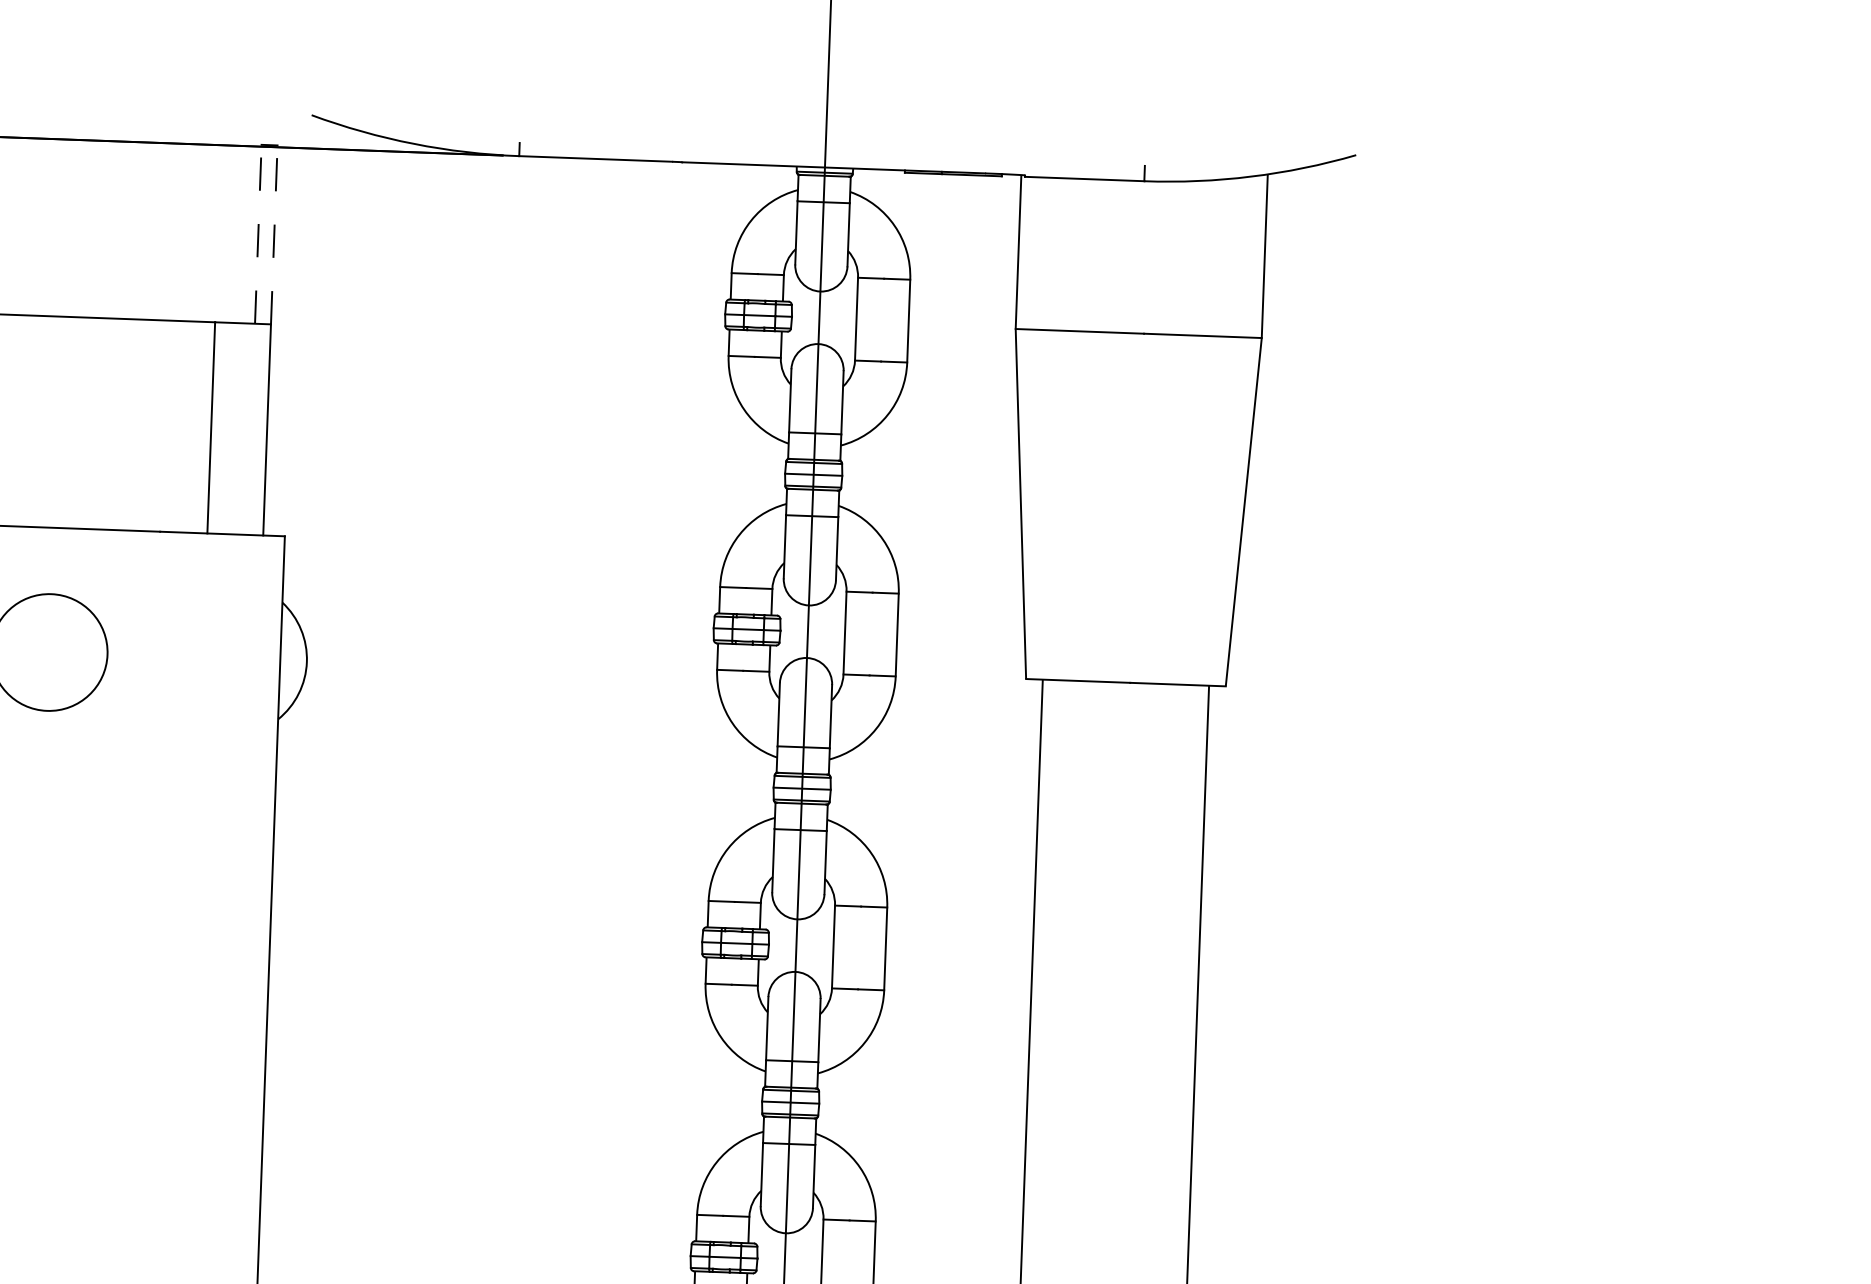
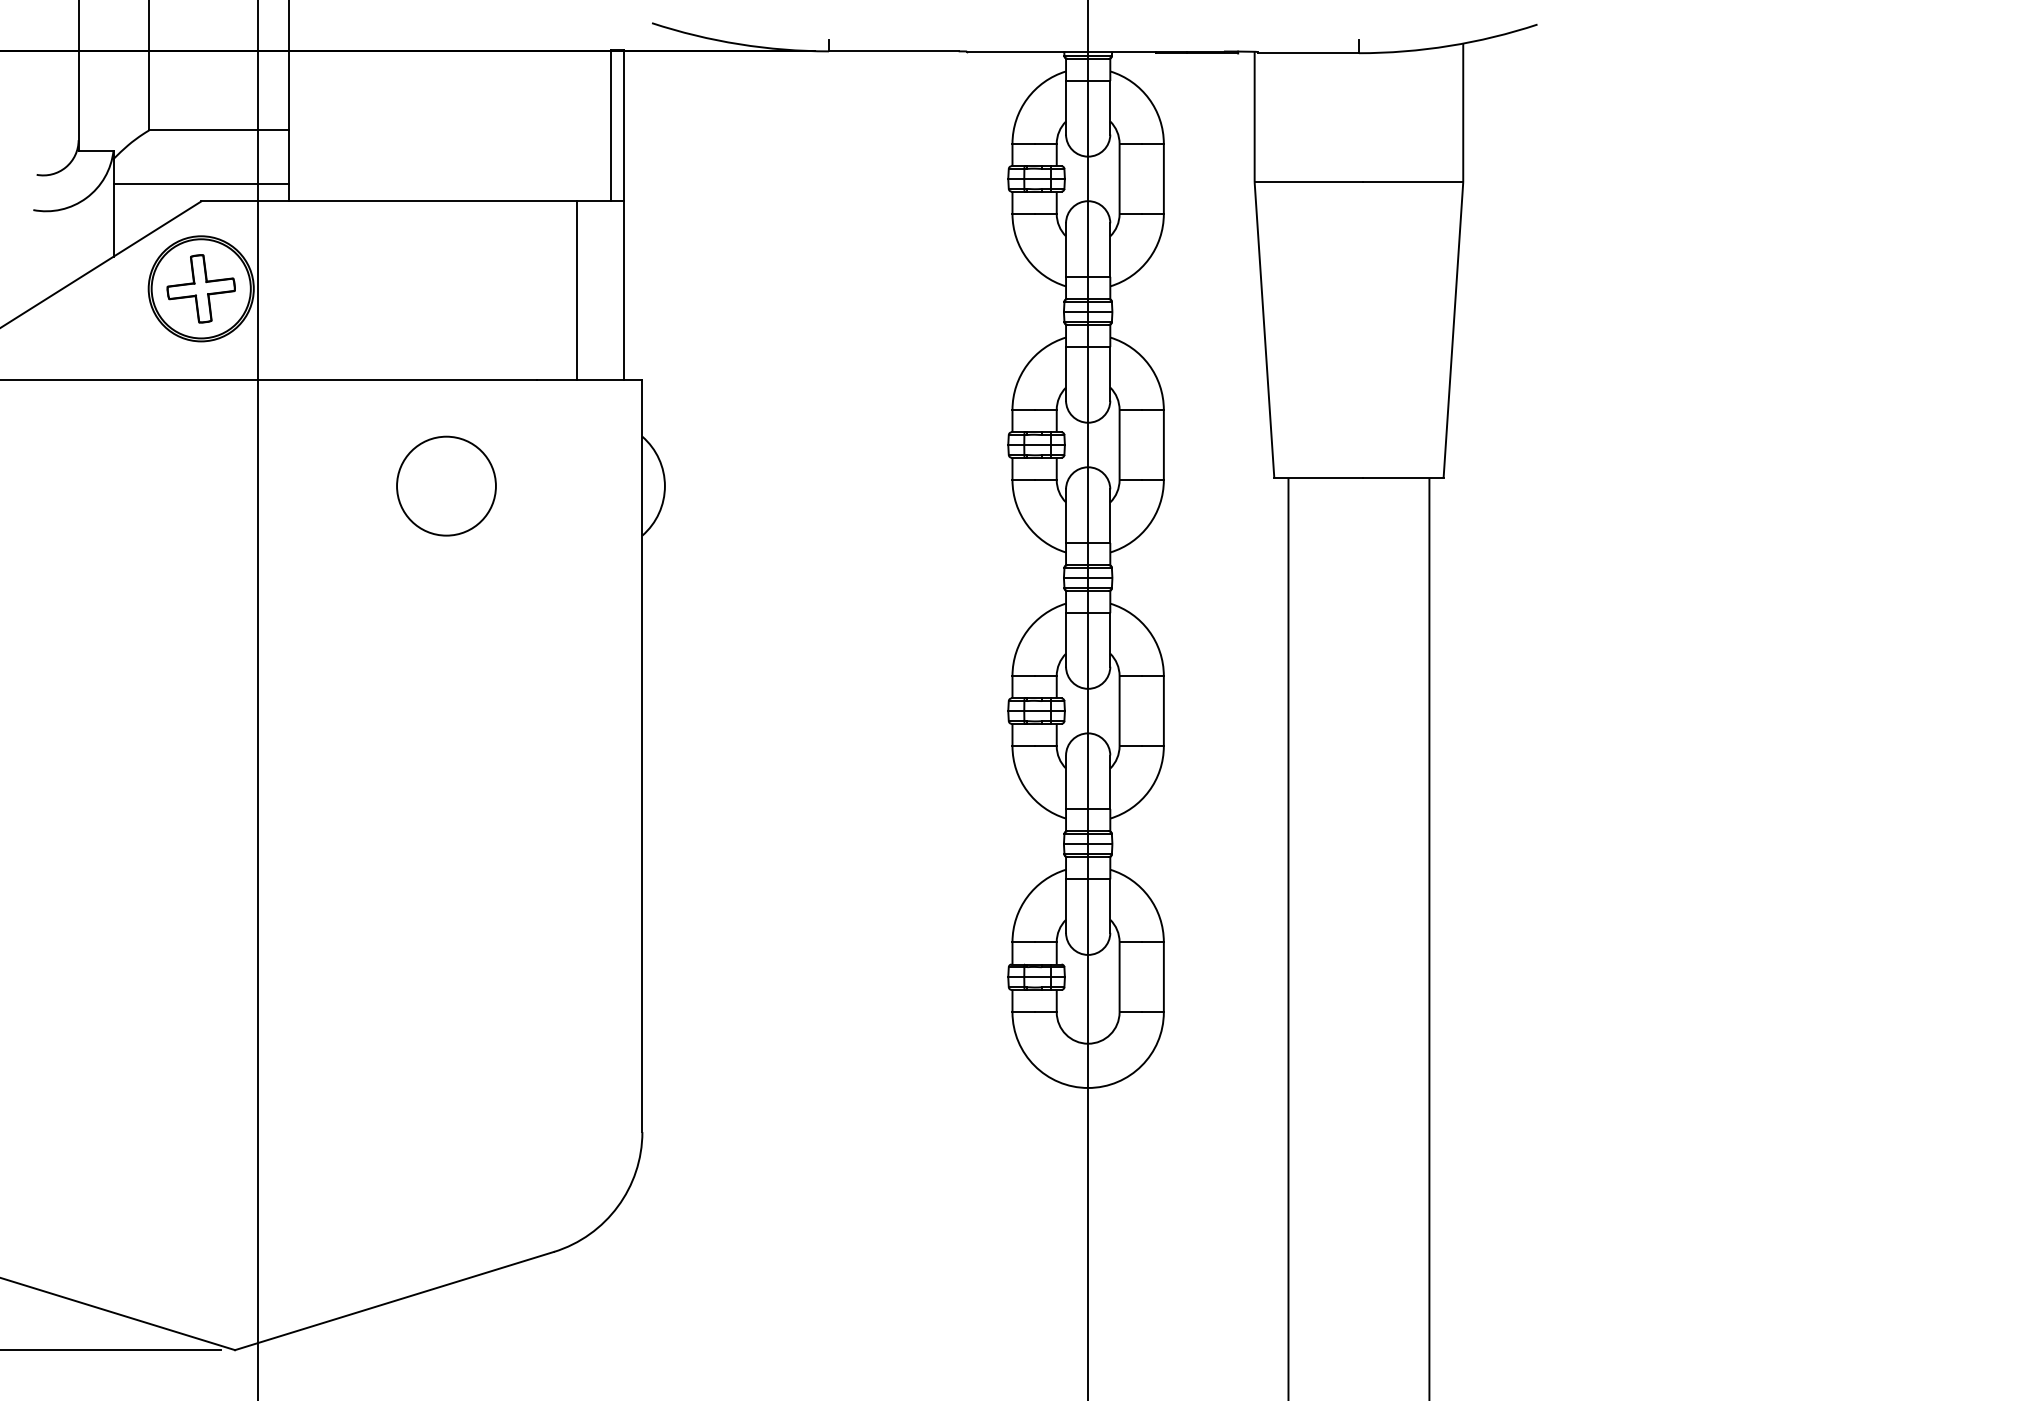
line: (258, 234) -> (610, 125), dashed -> solid
line: (274, 234) -> (624, 125), dashed -> solid

